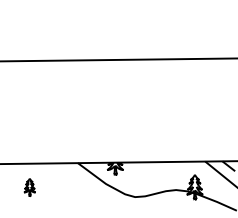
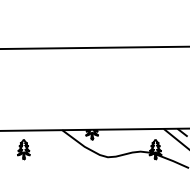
part: (29, 187) -> (23, 149), size x1.43

